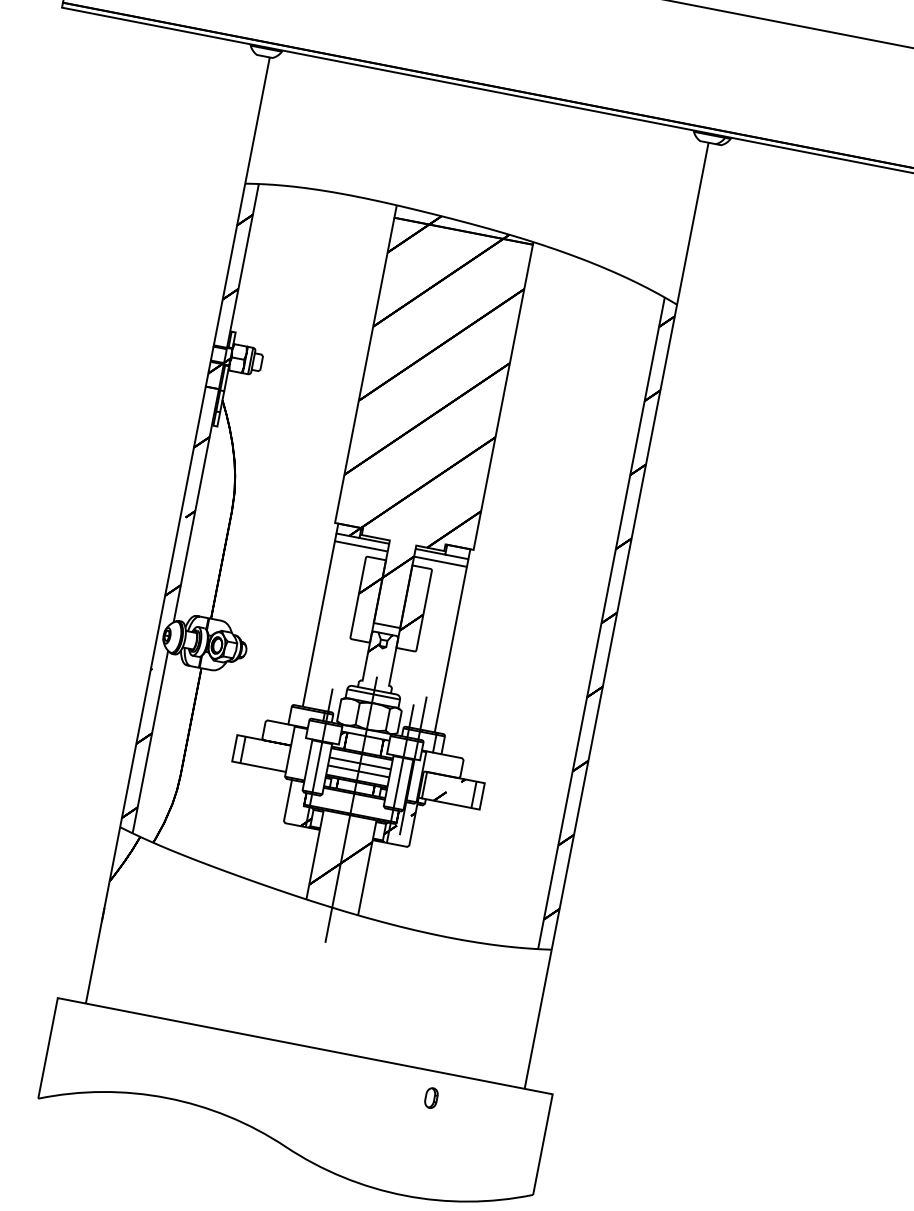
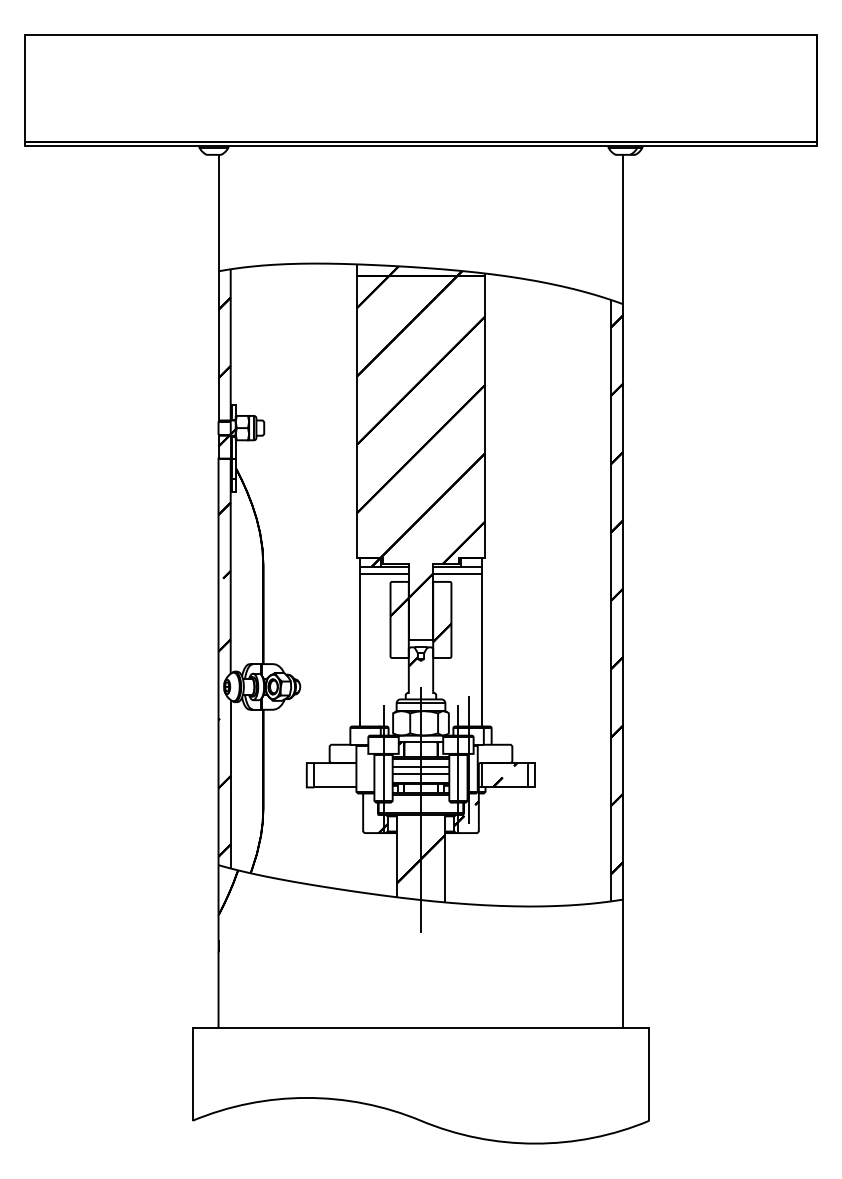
part: (431, 1098) -> (542, 1052), removed

